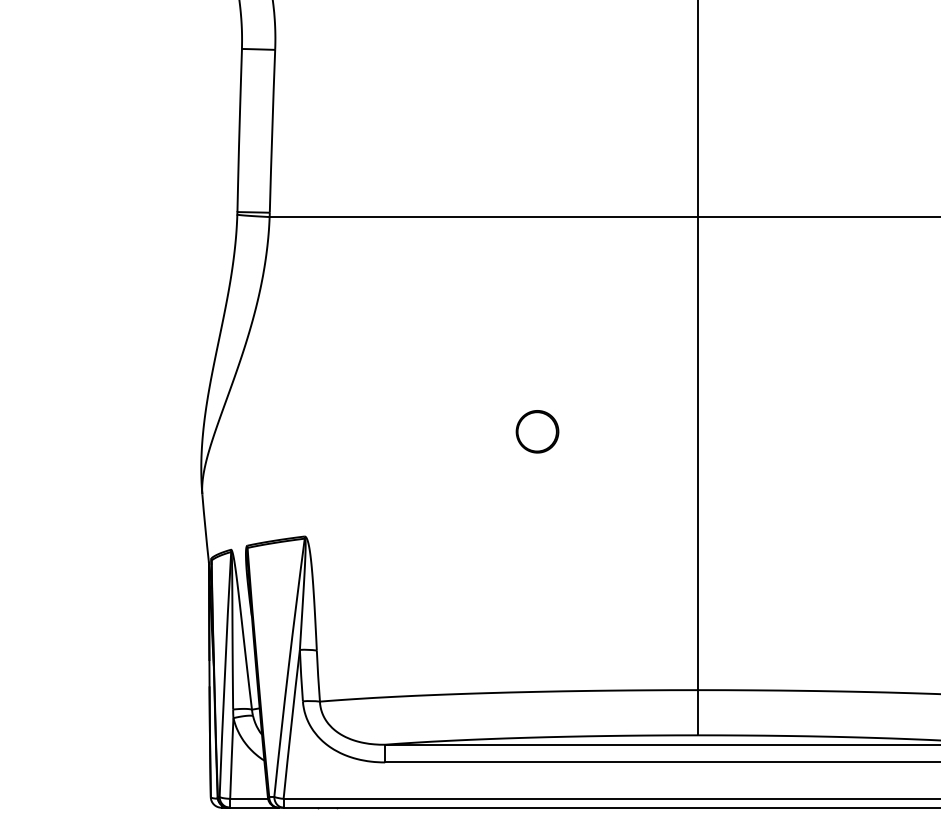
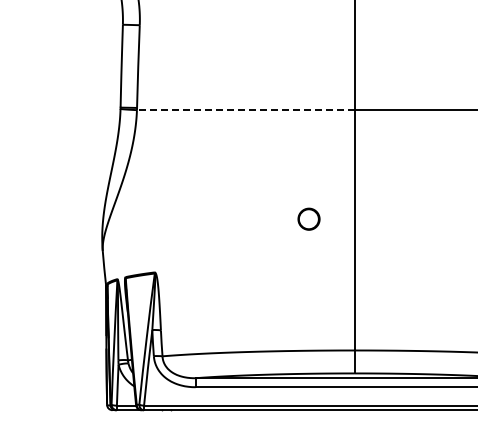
line: (483, 217) -> (245, 110), solid -> dashed
part: (536, 430) -> (308, 218), moved

